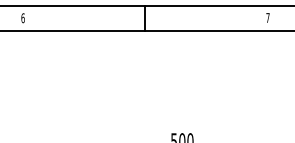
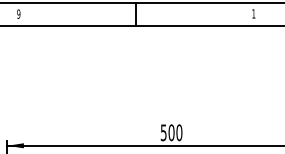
text: (22, 17) -> (18, 13), 6 -> 9
text: (267, 17) -> (253, 13), 7 -> 1

